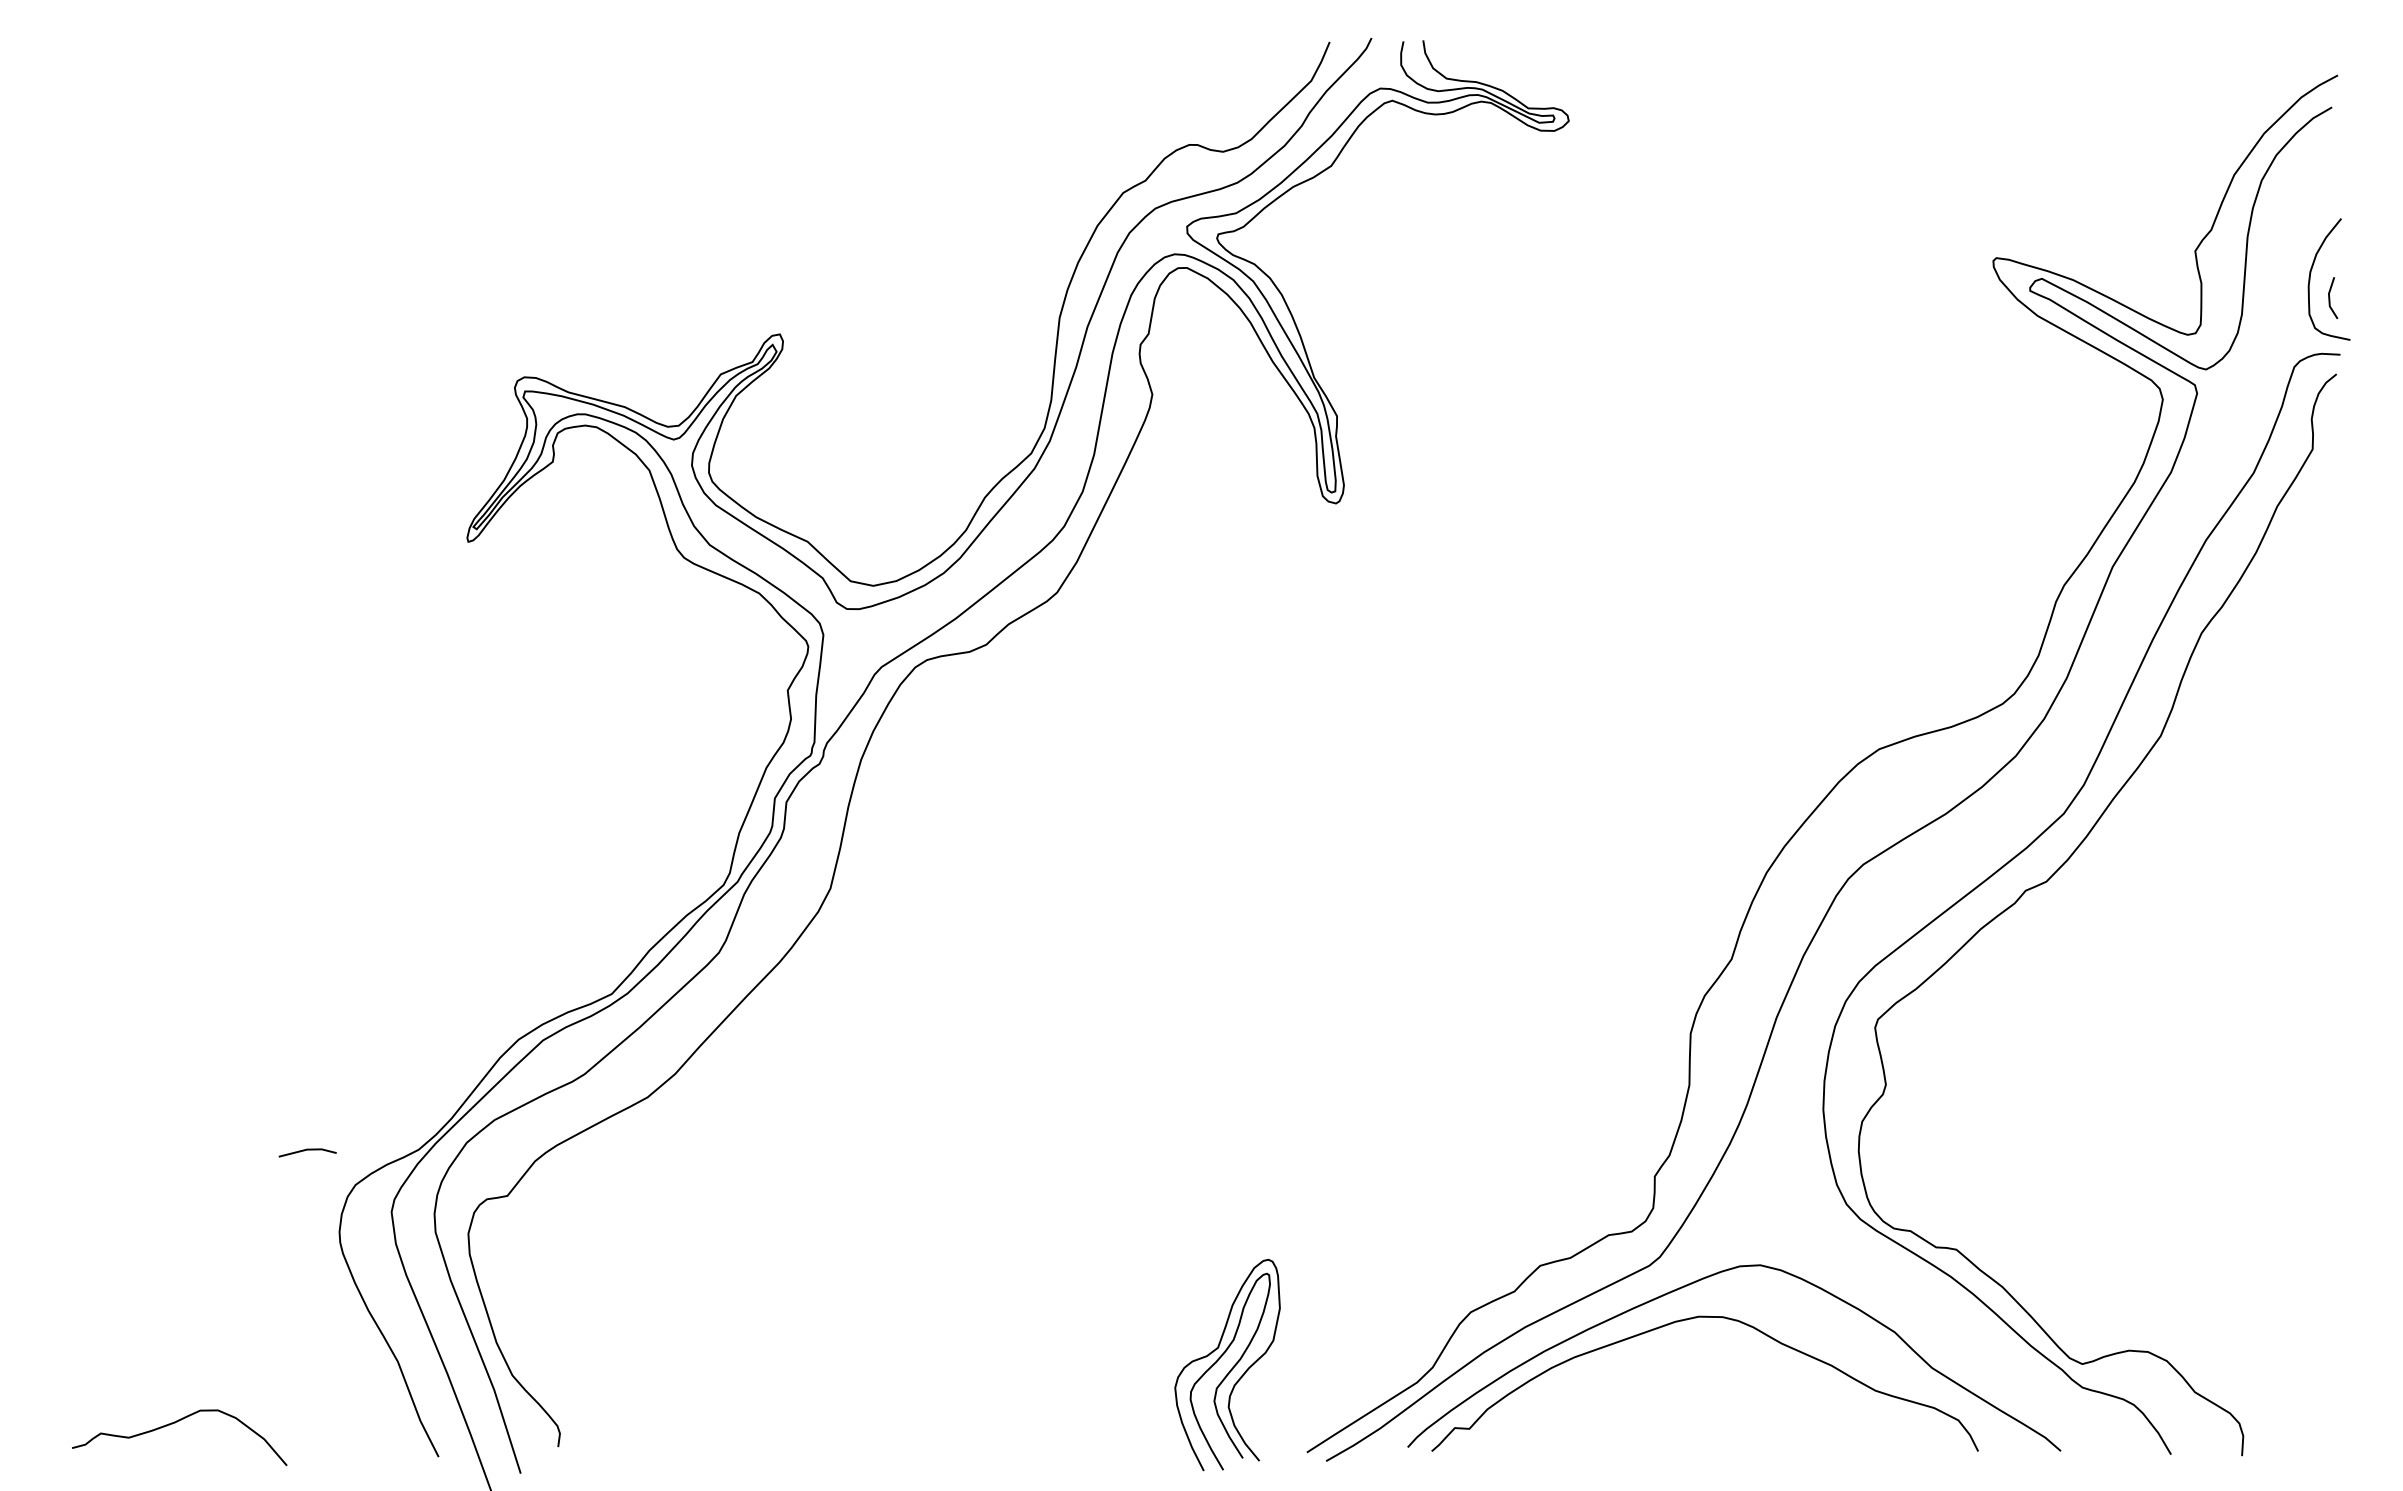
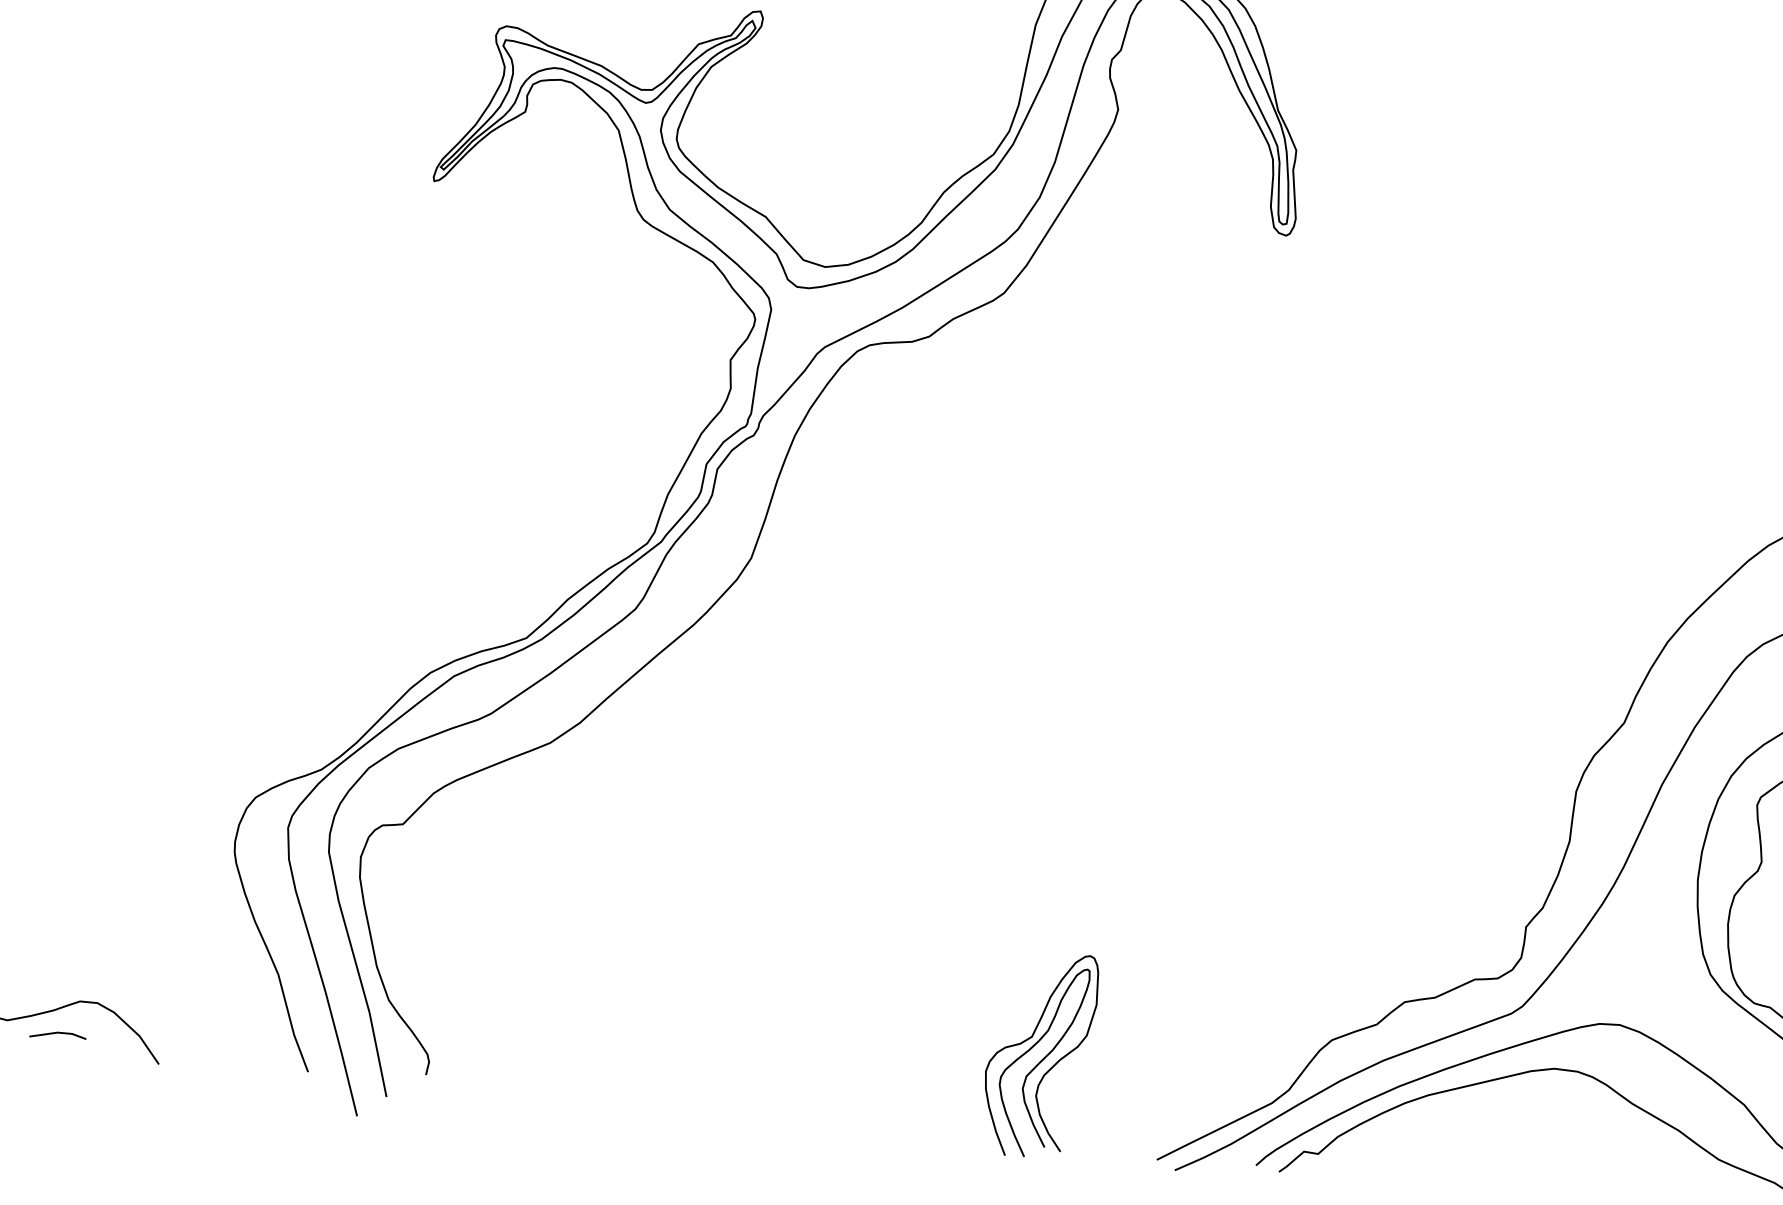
line: (307, 1150) -> (58, 1033), moved
part: (1227, 1364) -> (1039, 1054), moved

